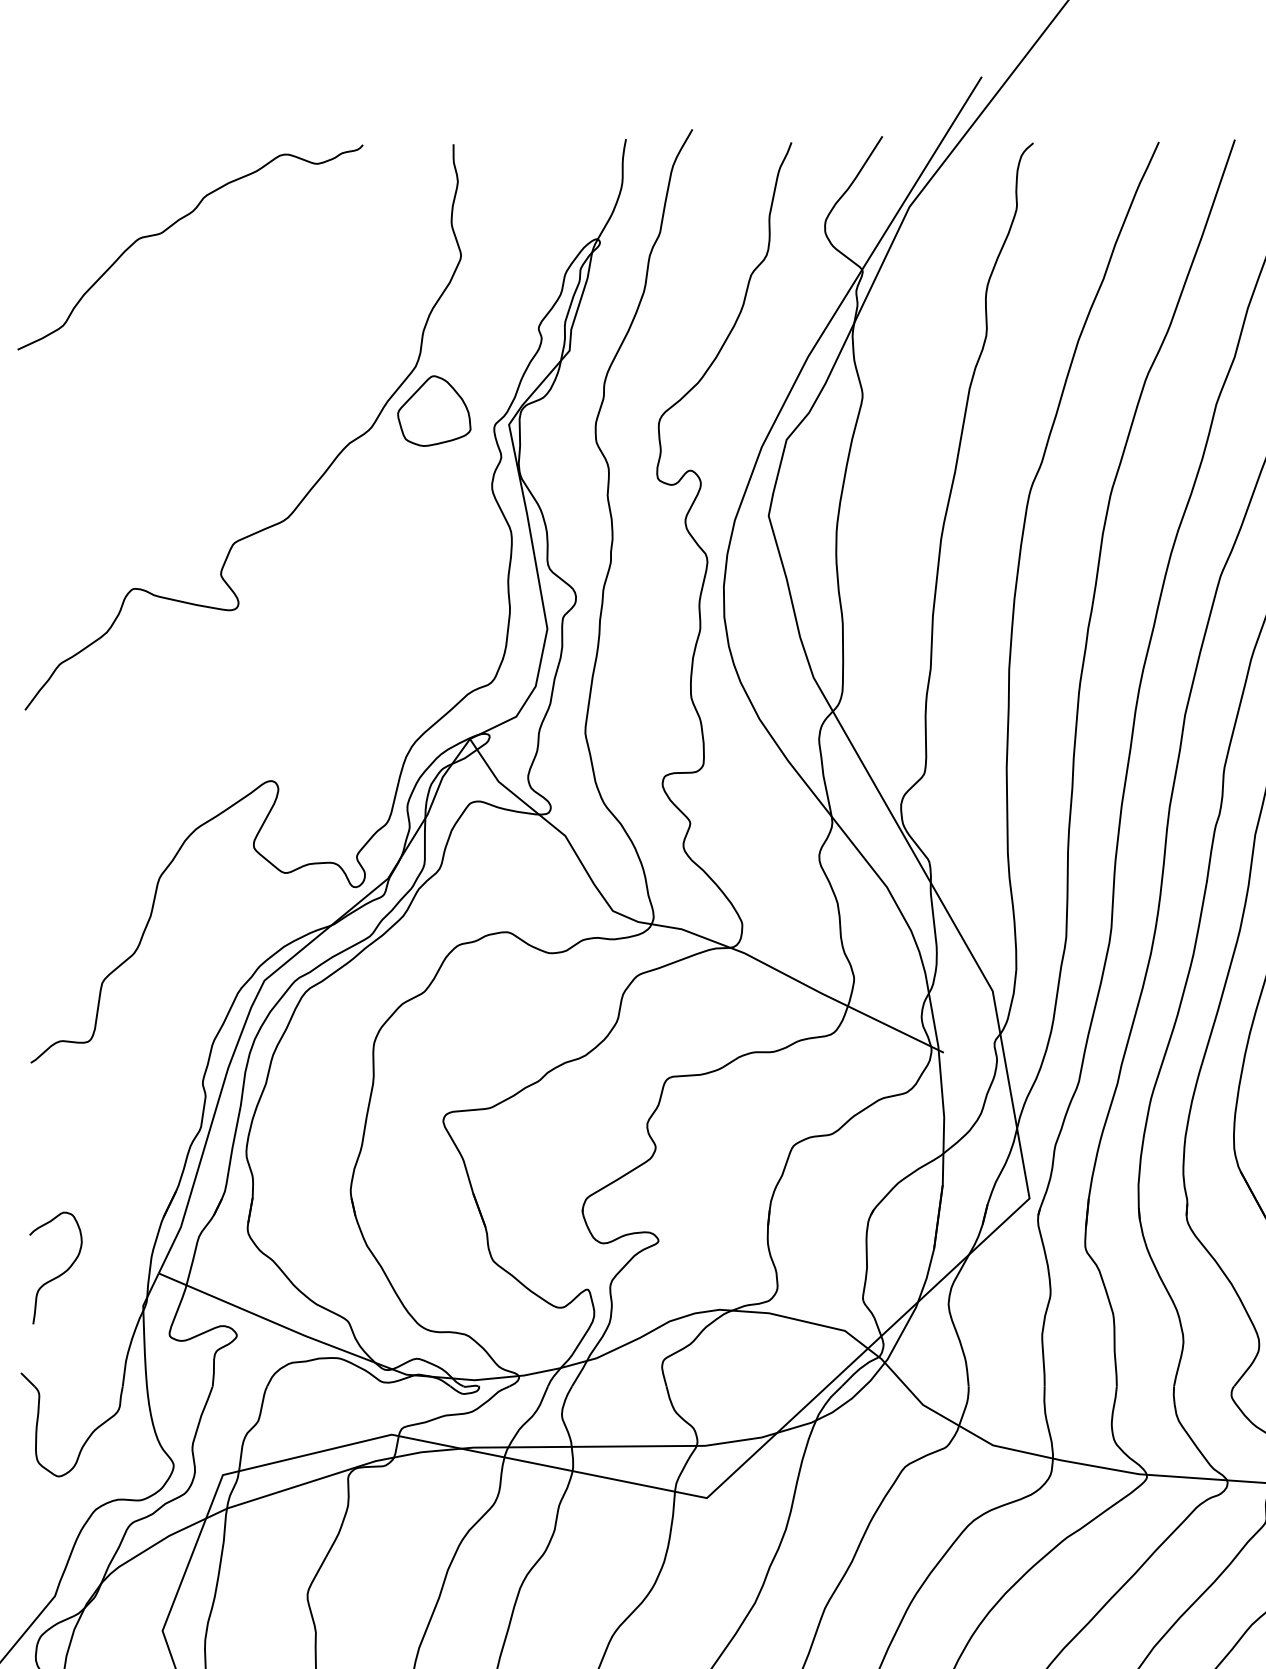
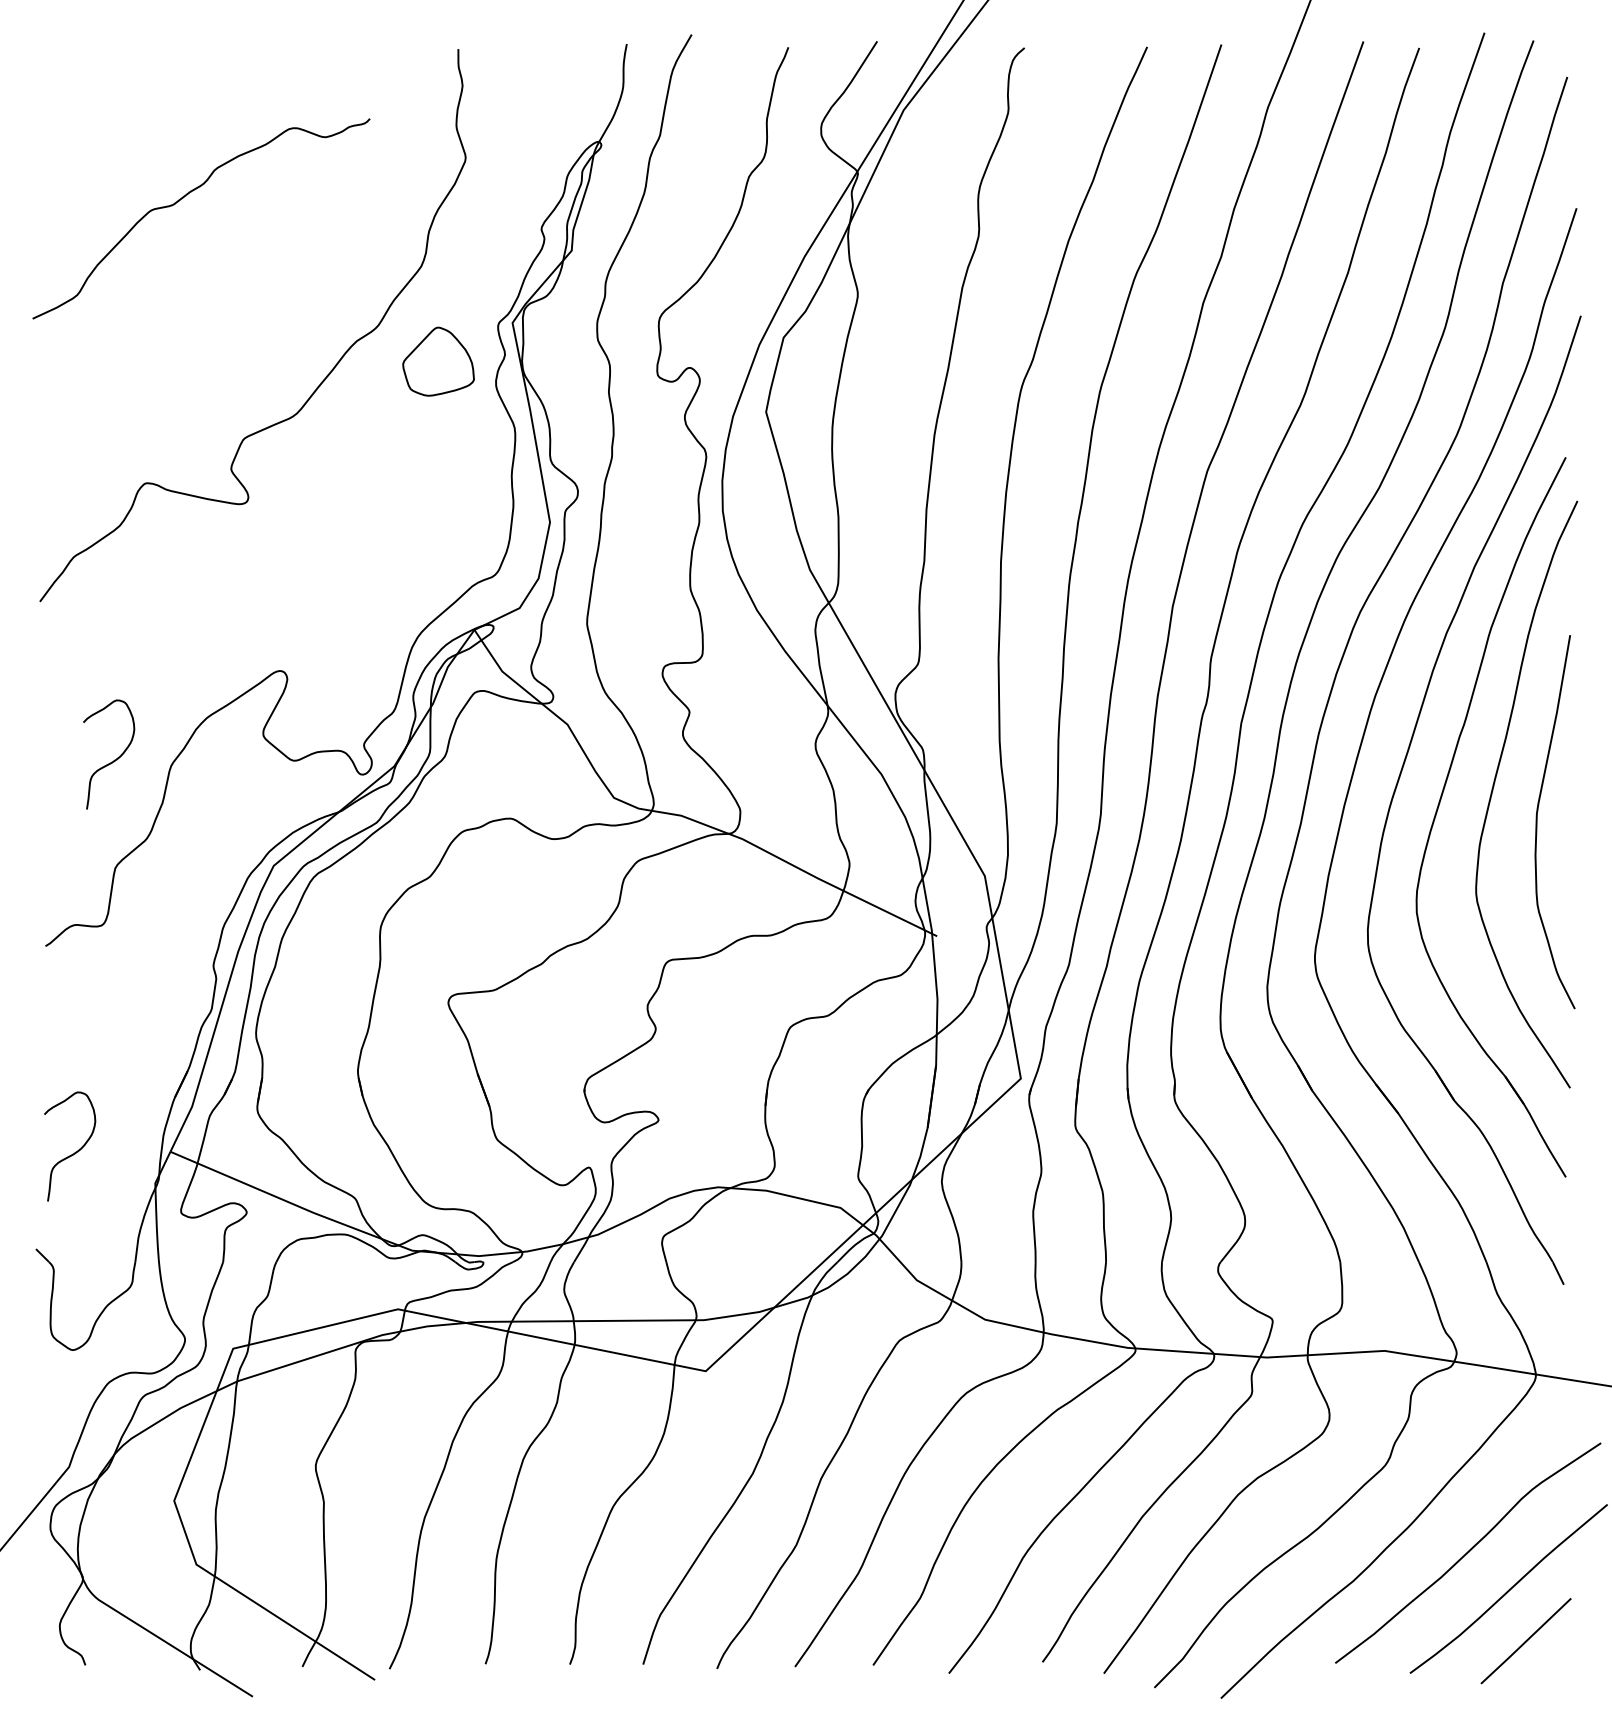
curve: (171, 227) -> (182, 199), moved
part: (434, 410) -> (438, 361), moved
curve: (101, 871) -> (114, 759), added

